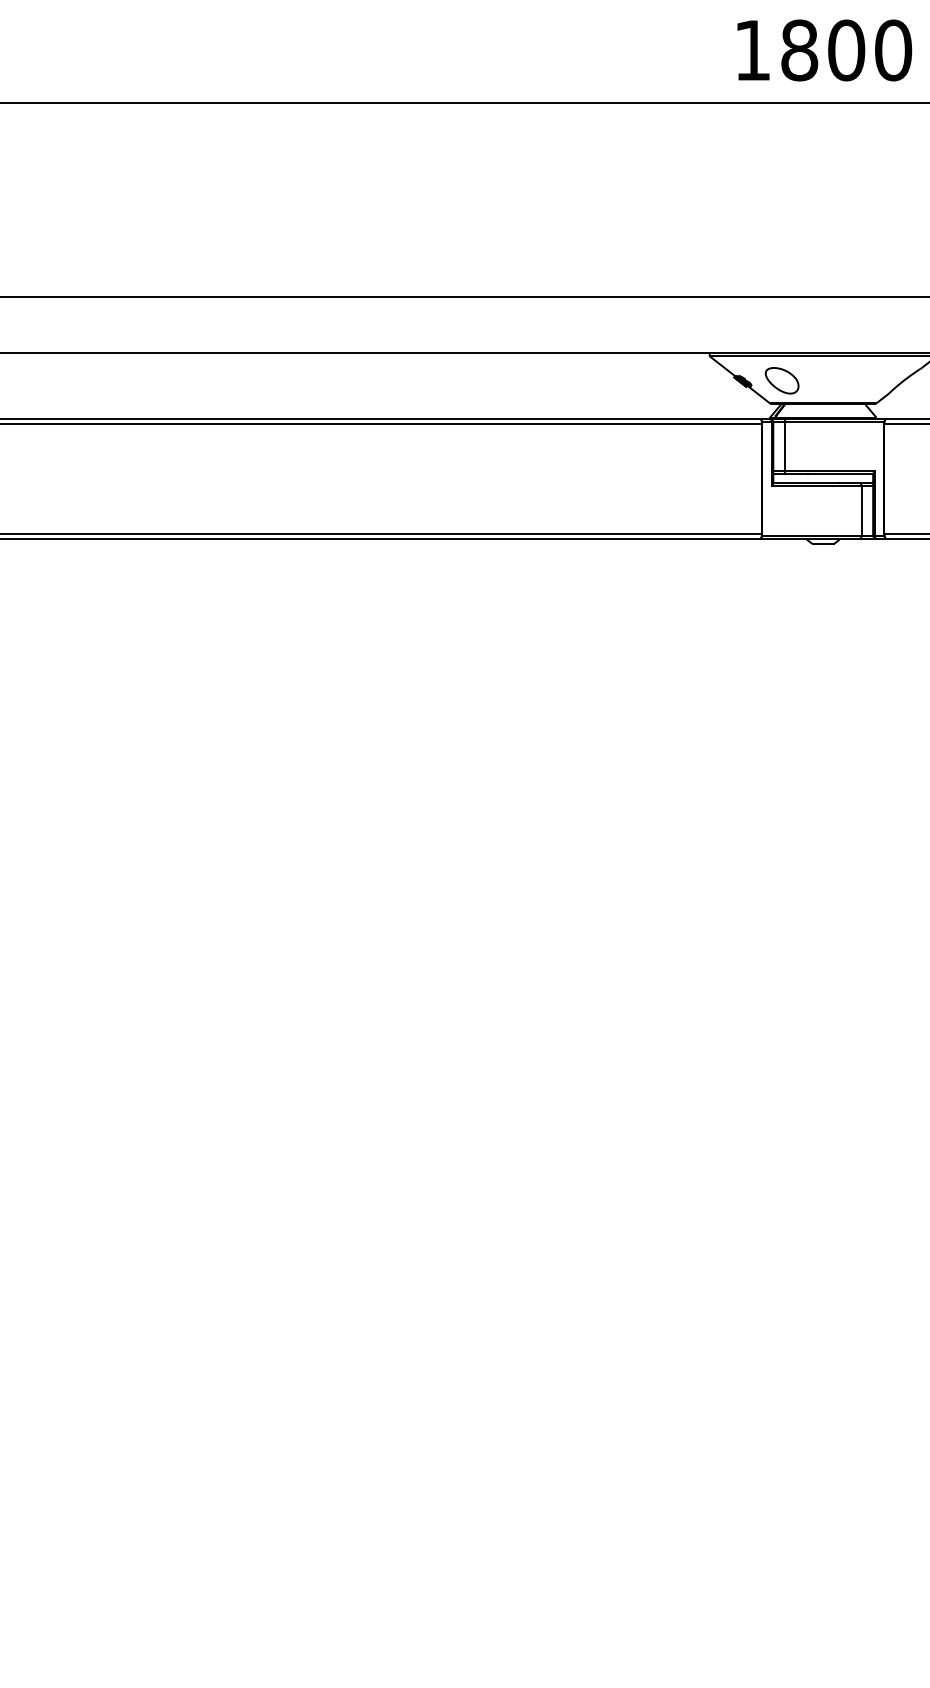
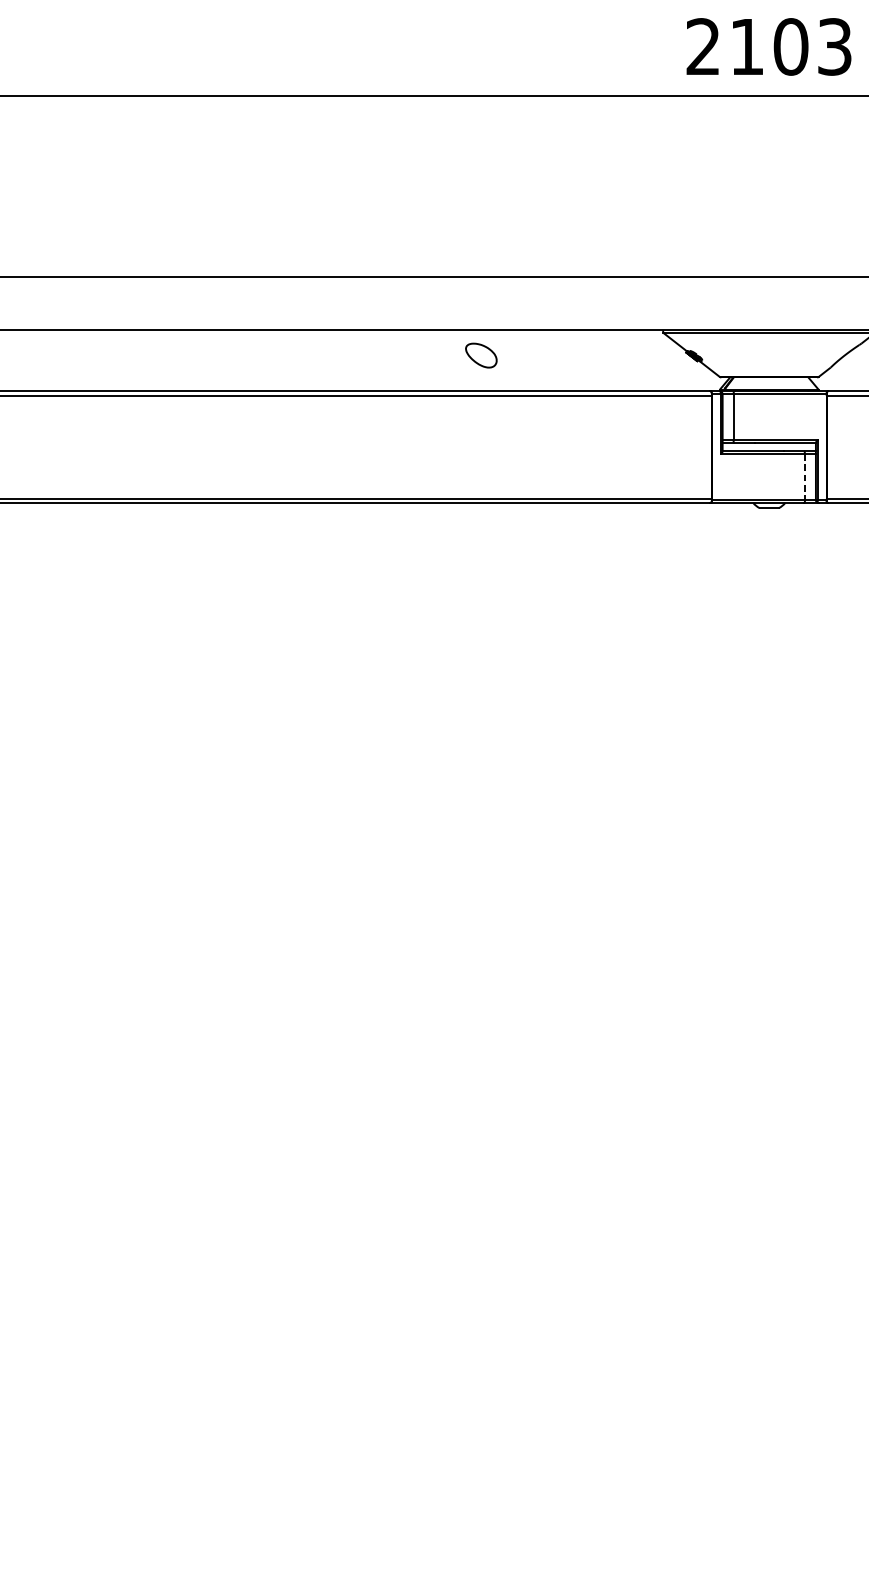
text: (823, 50) -> (769, 46), 1800 -> 2103
part: (781, 380) -> (480, 355), moved
line: (861, 510) -> (805, 476), solid -> dashed

